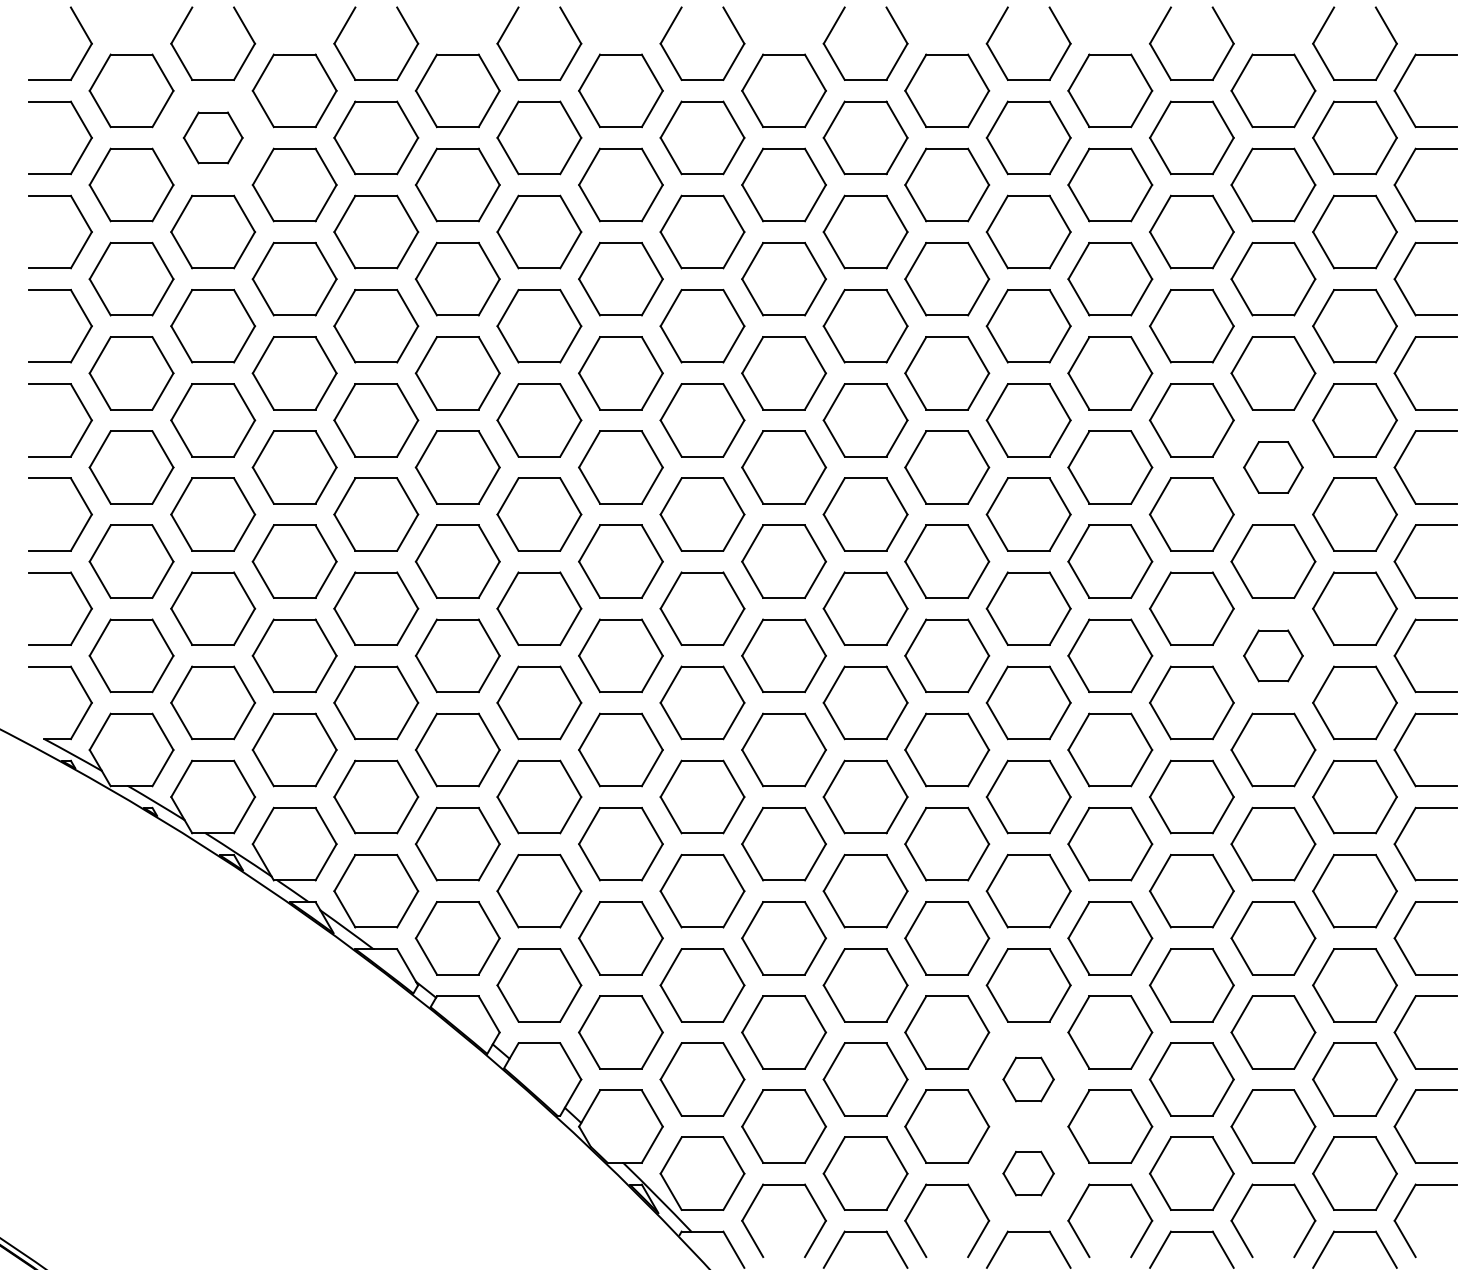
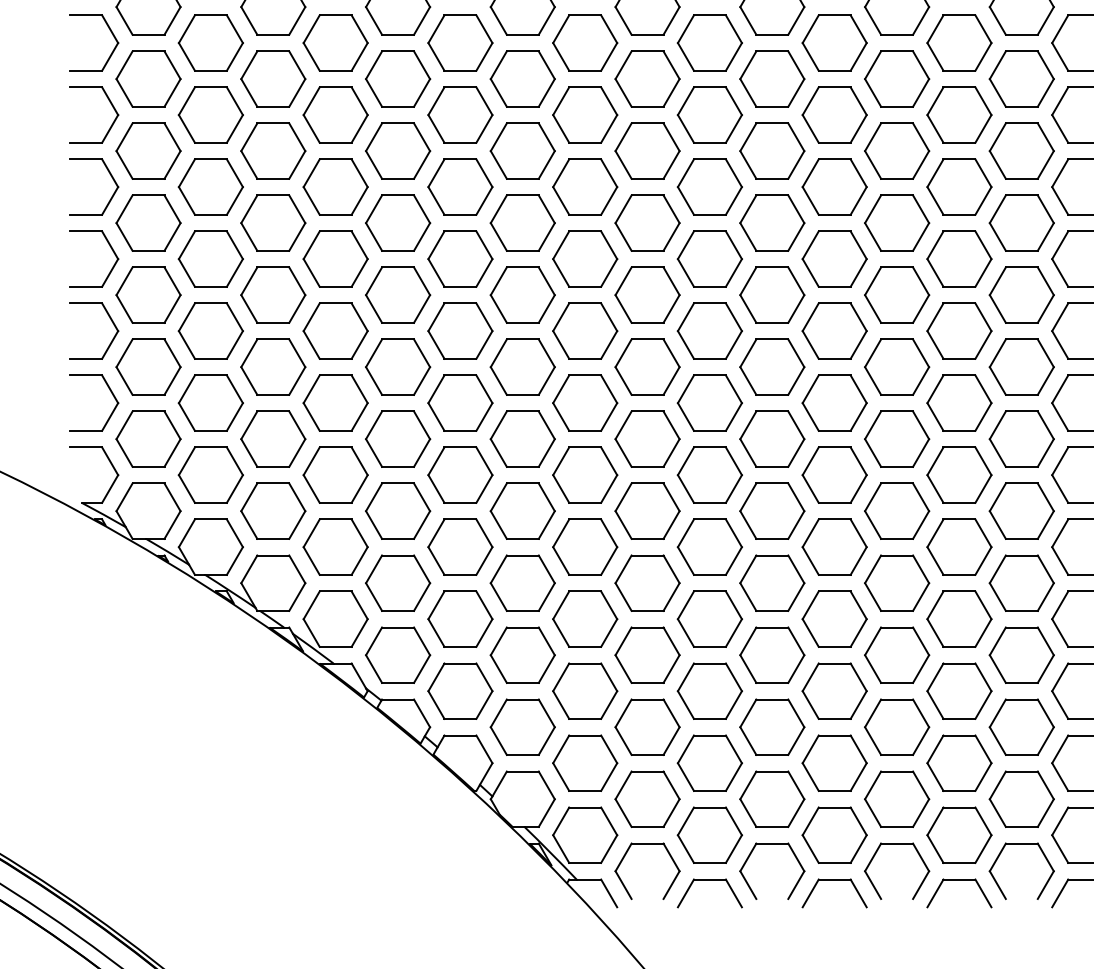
part: (213, 137) -> (211, 42), size x1.43
part: (1273, 467) -> (1021, 295), size x1.43
part: (1273, 655) -> (1021, 438), size x1.43
part: (1028, 1079) -> (834, 763), size x1.67
part: (1028, 1173) -> (834, 835), size x1.67

